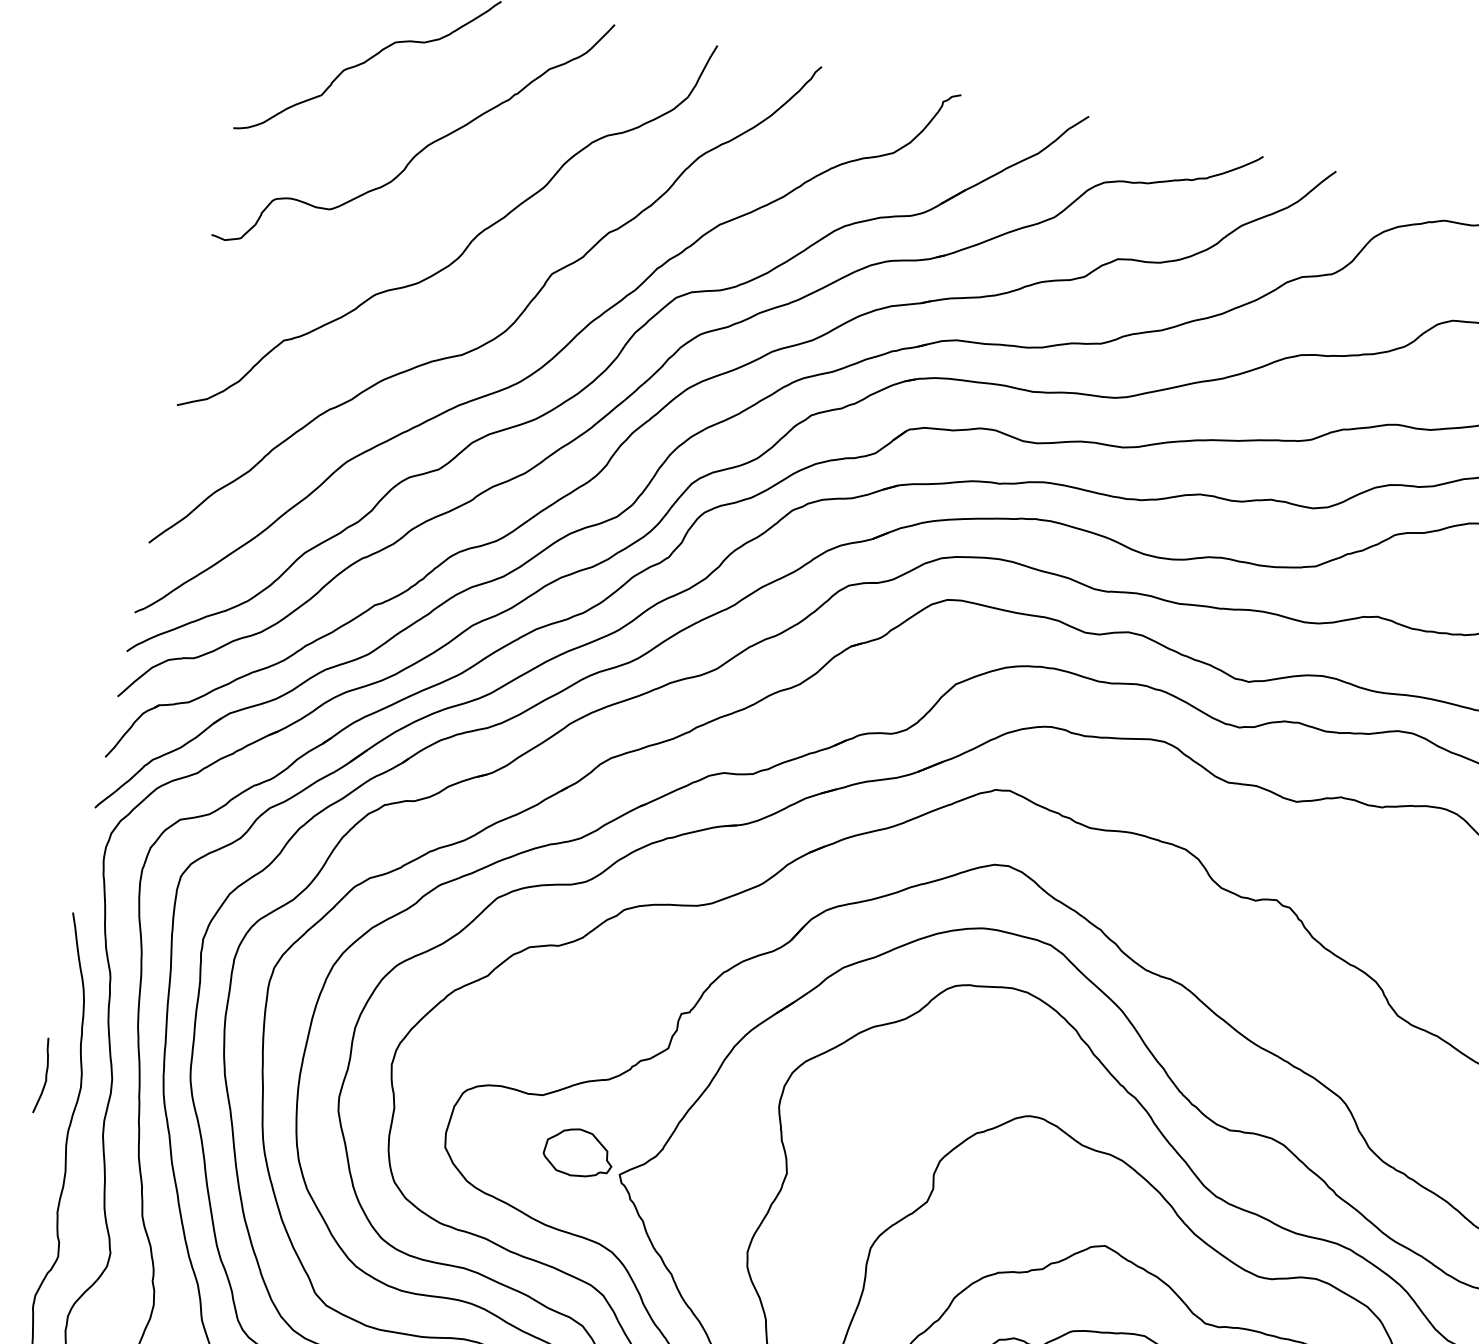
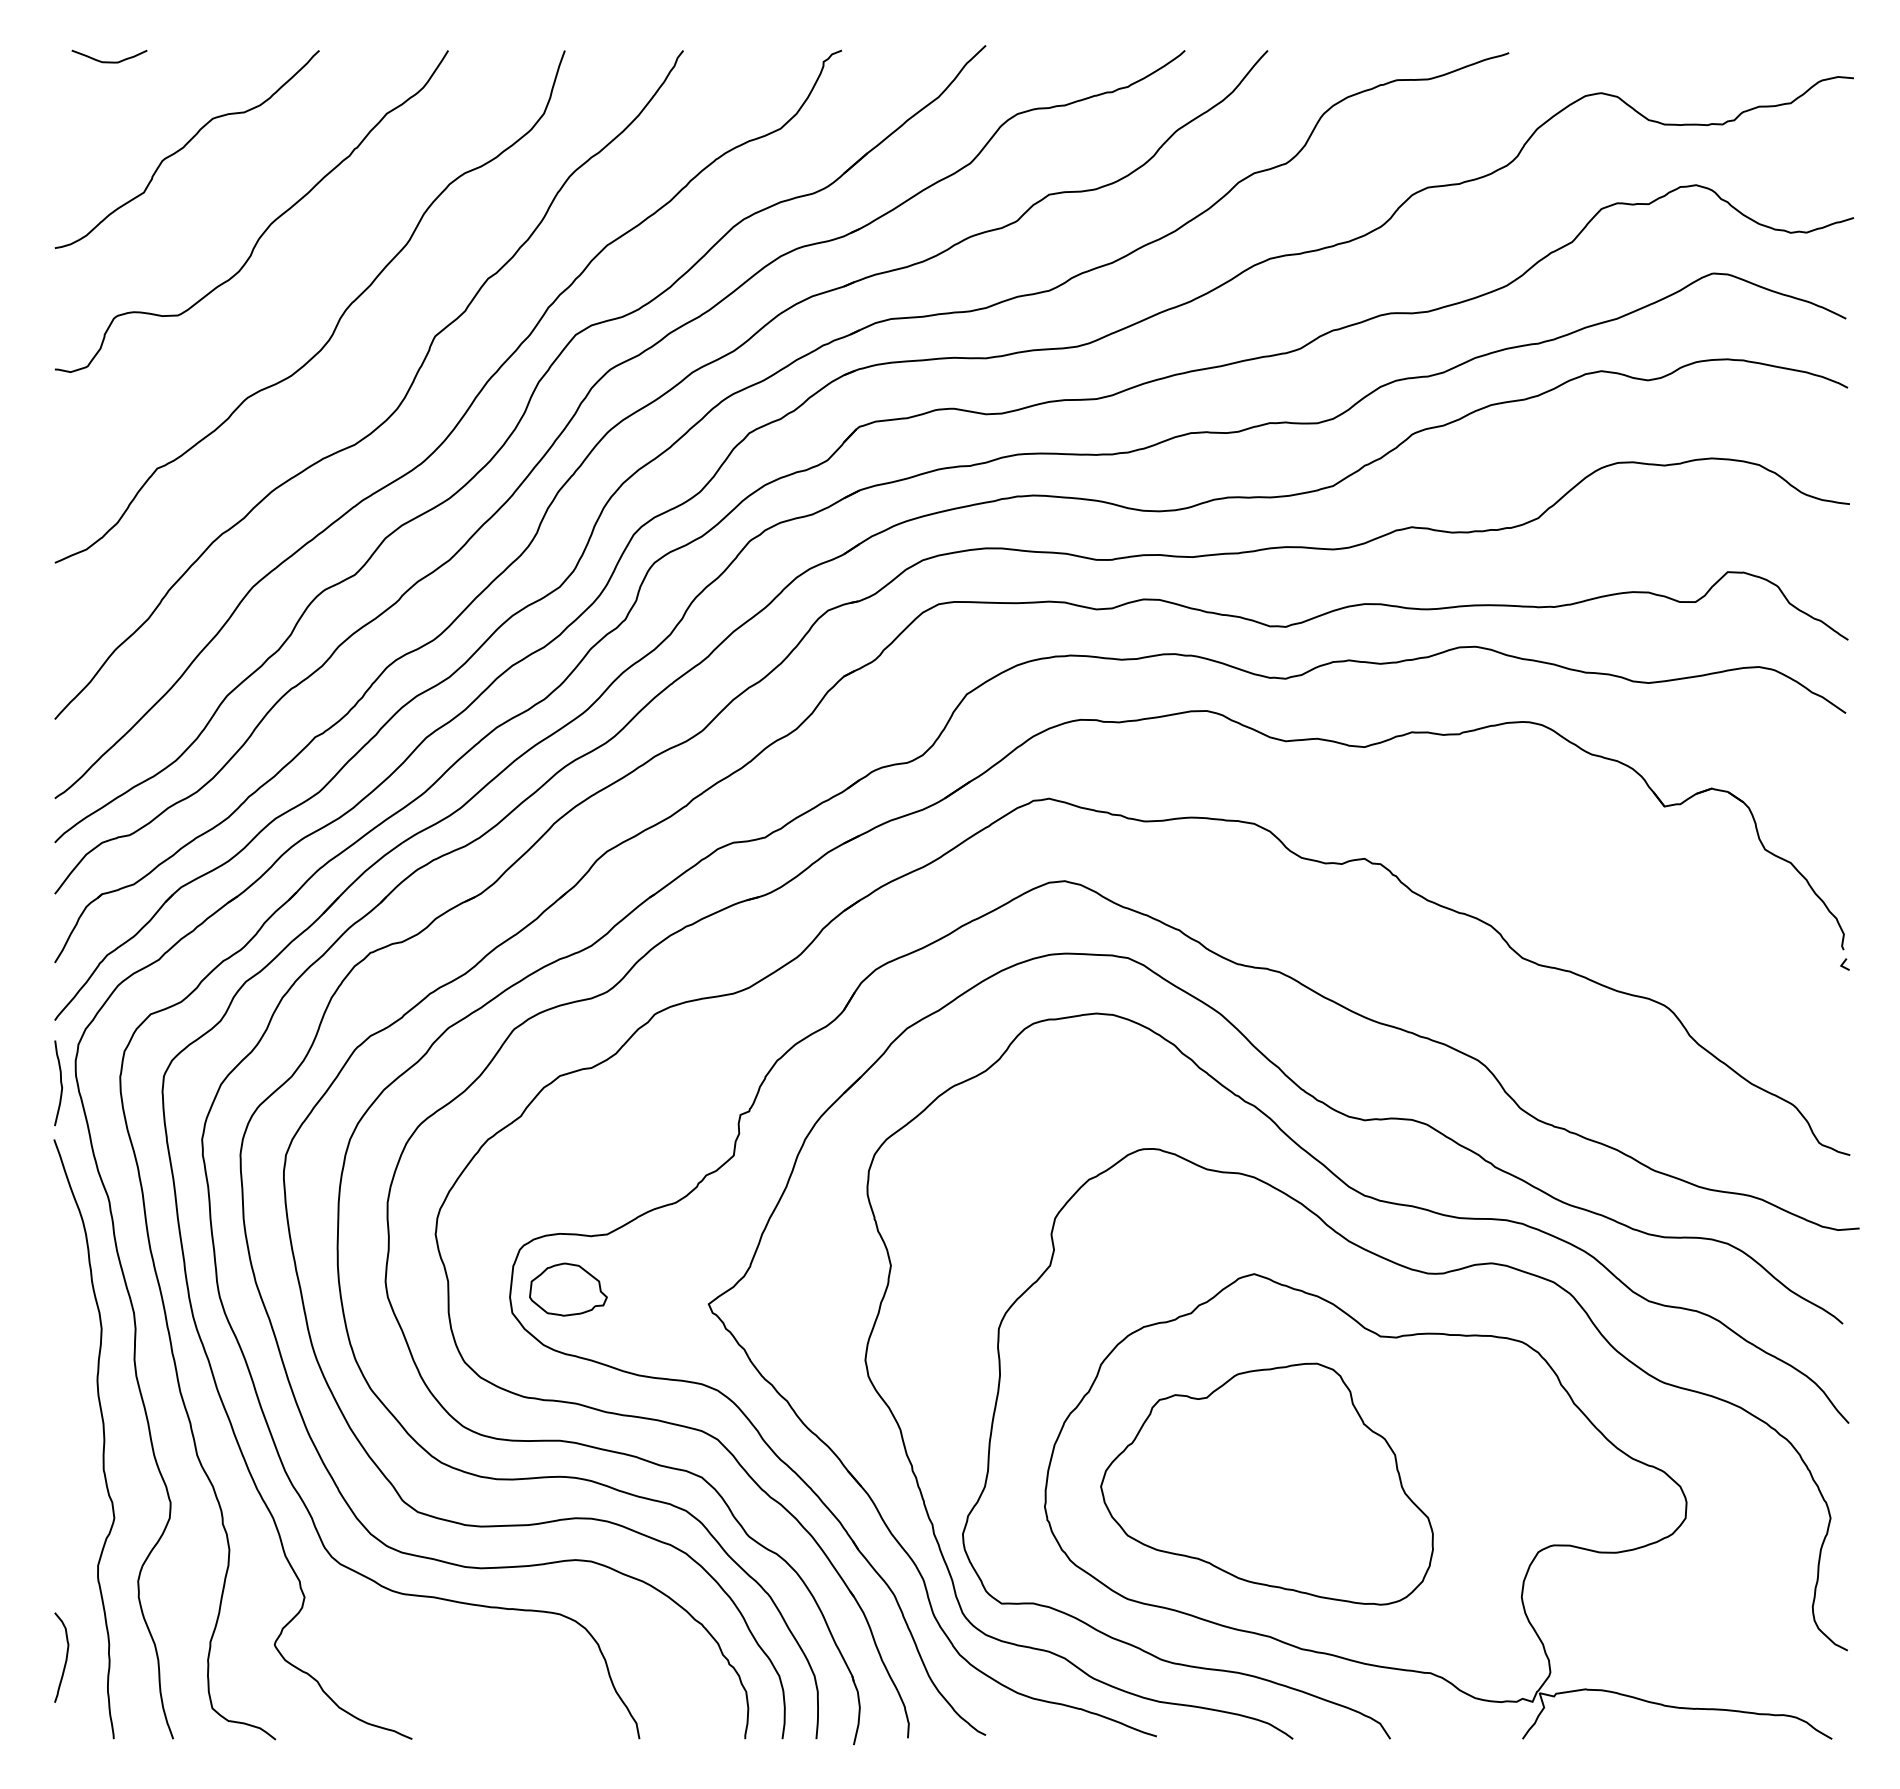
curve: (45, 1076) -> (60, 1083), moved
part: (578, 1152) -> (568, 1289), moved

